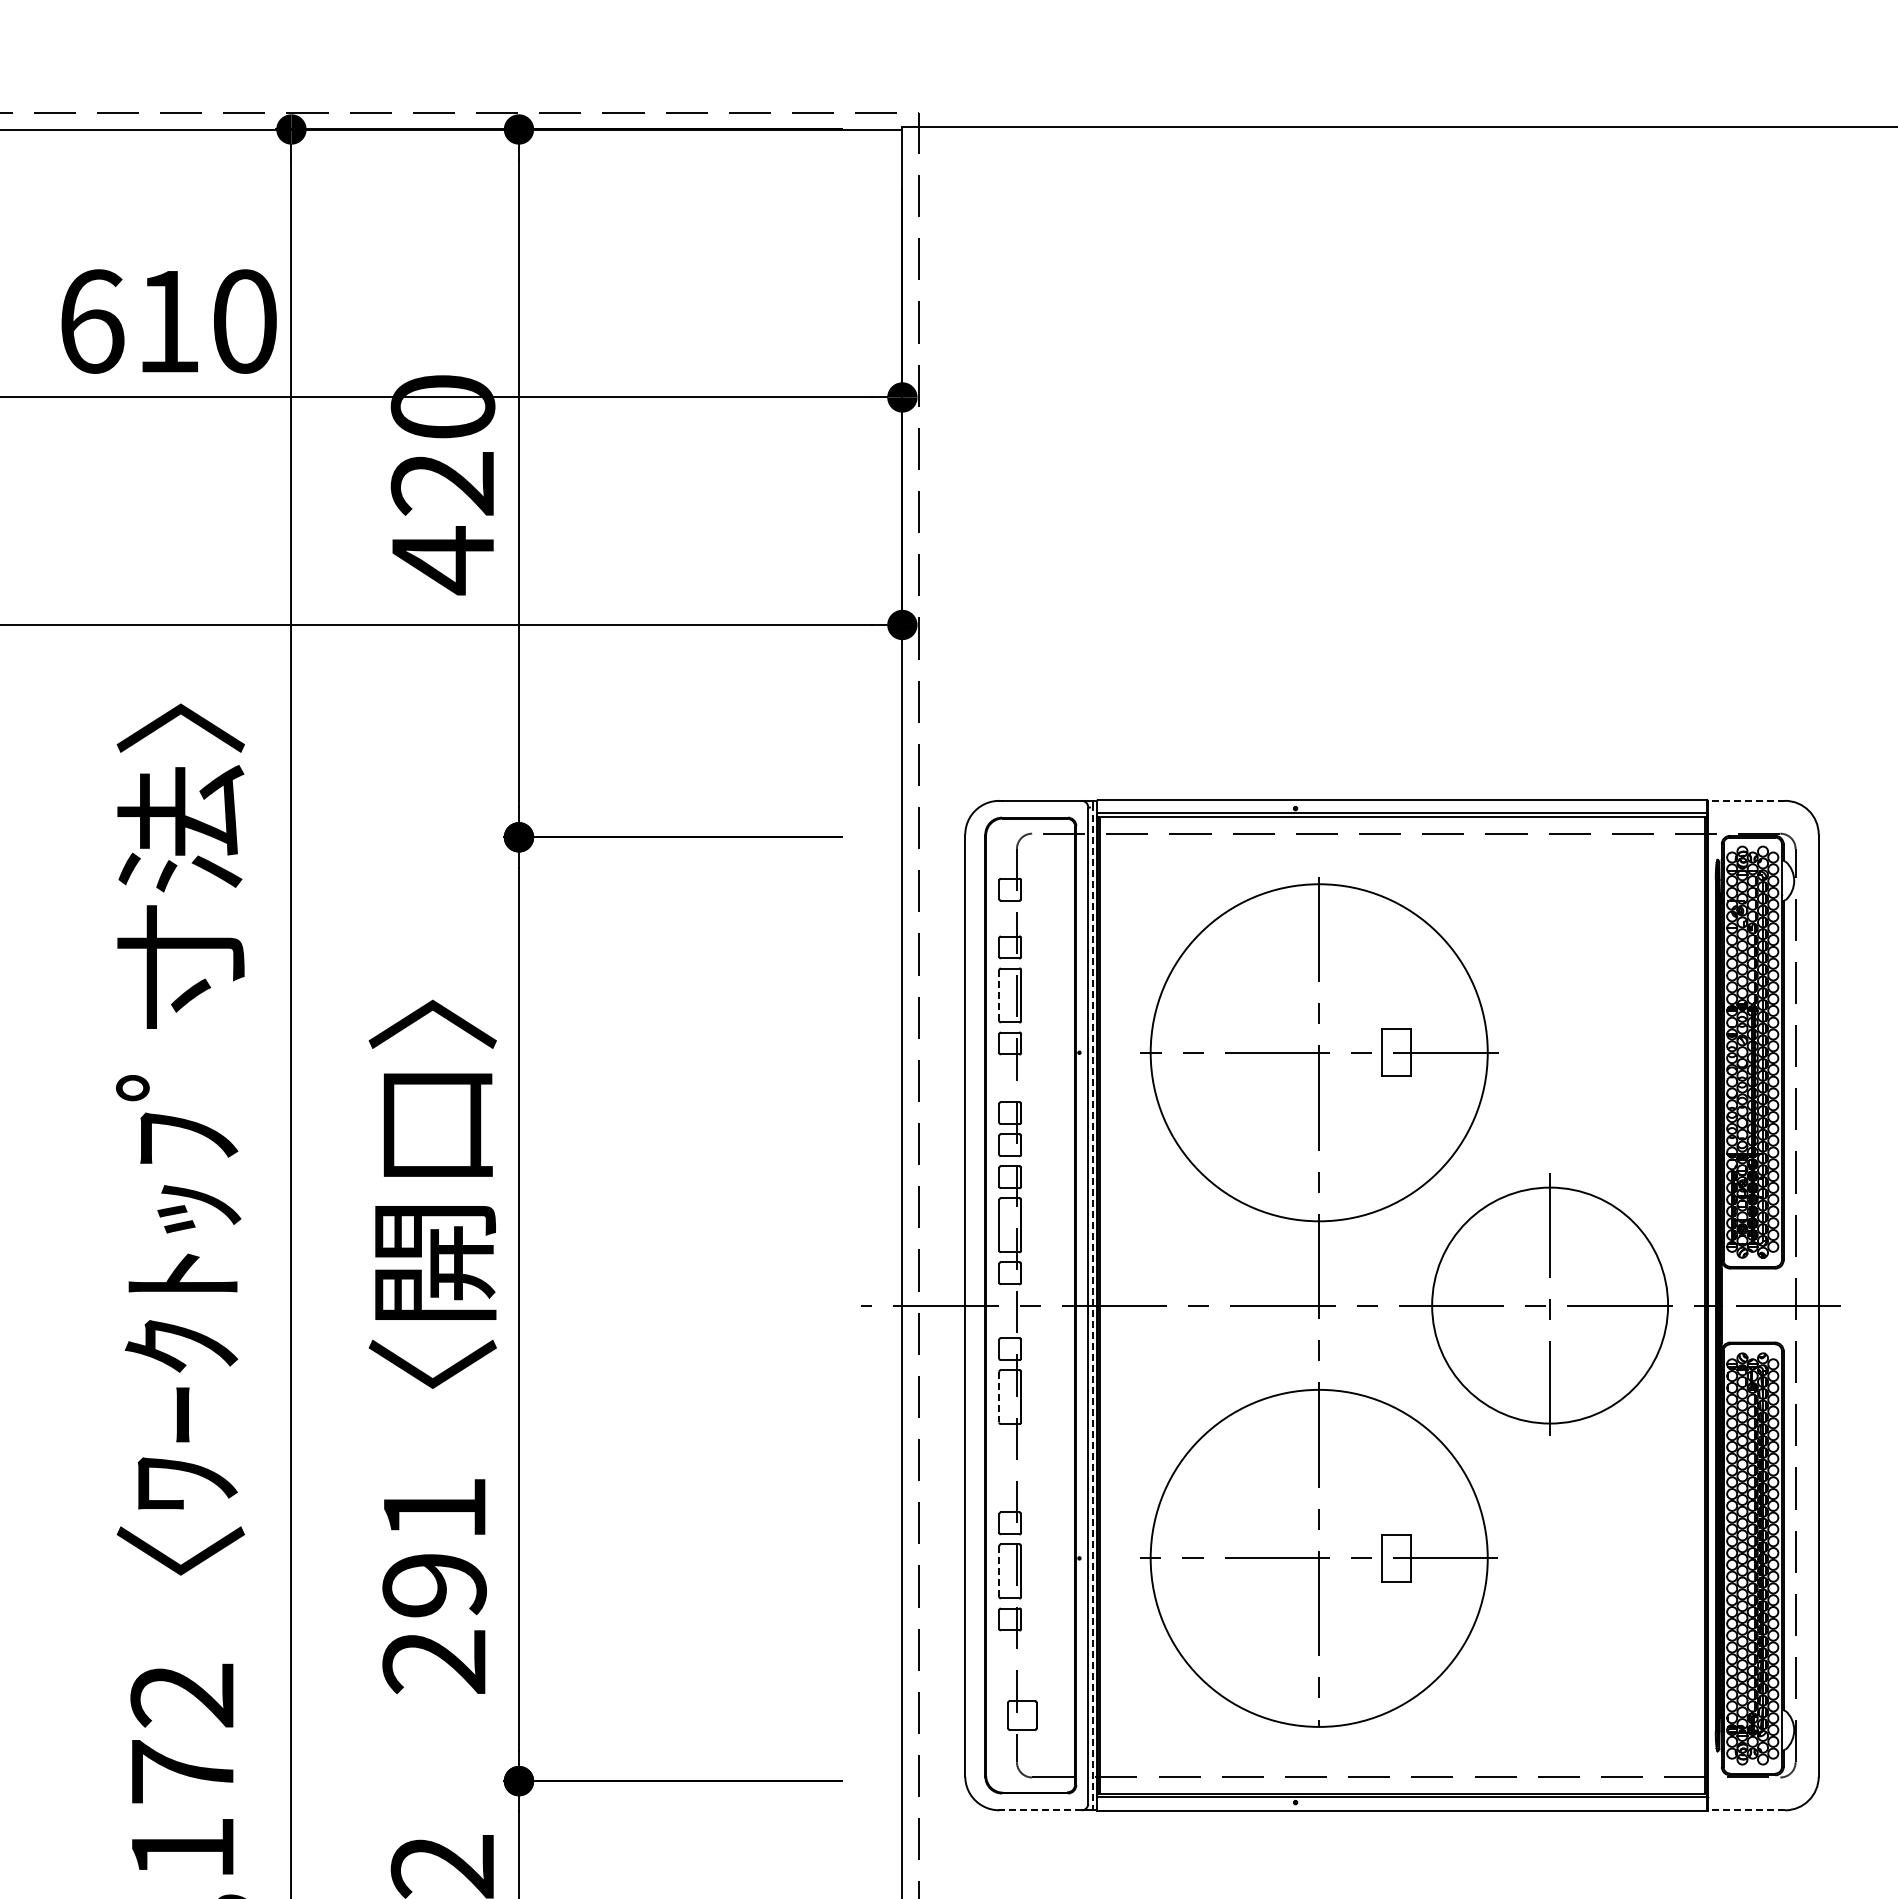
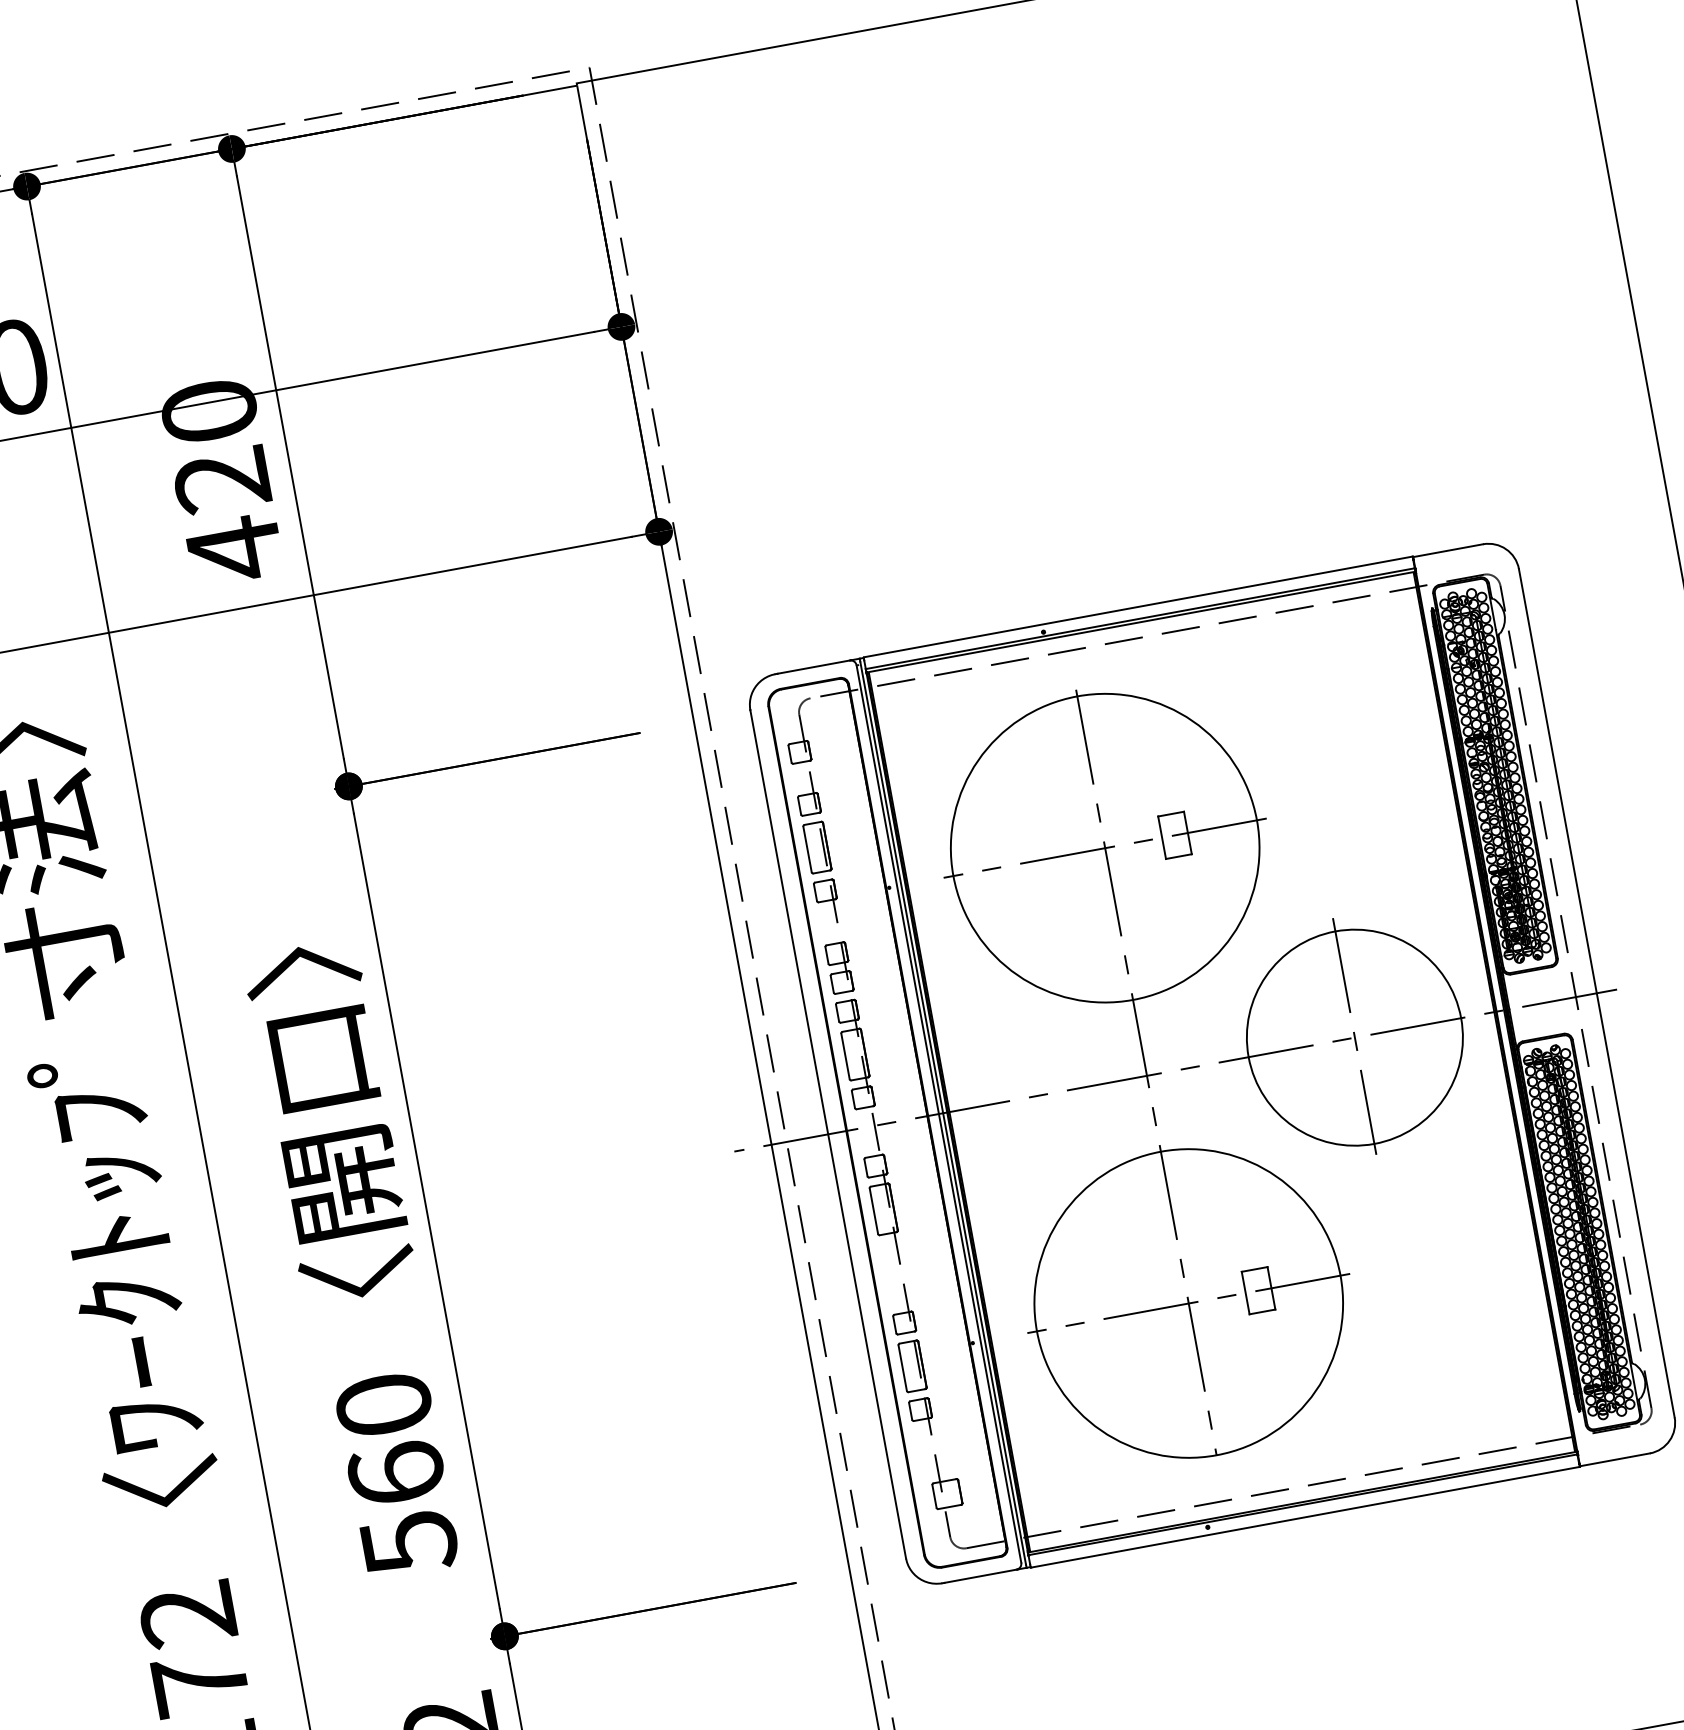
line: (1746, 800) -> (1448, 550), dashed -> solid
line: (999, 995) -> (807, 849), dashed -> solid
line: (1092, 1306) -> (942, 1114), dashed -> solid
line: (999, 1397) -> (874, 1211), dashed -> solid
line: (999, 1571) -> (902, 1368), dashed -> solid
text: (434, 1586) -> (396, 1475), 291 -> 560
line: (1041, 1810) -> (980, 1576), dashed -> solid
line: (1746, 1810) -> (1615, 1459), dashed -> solid

